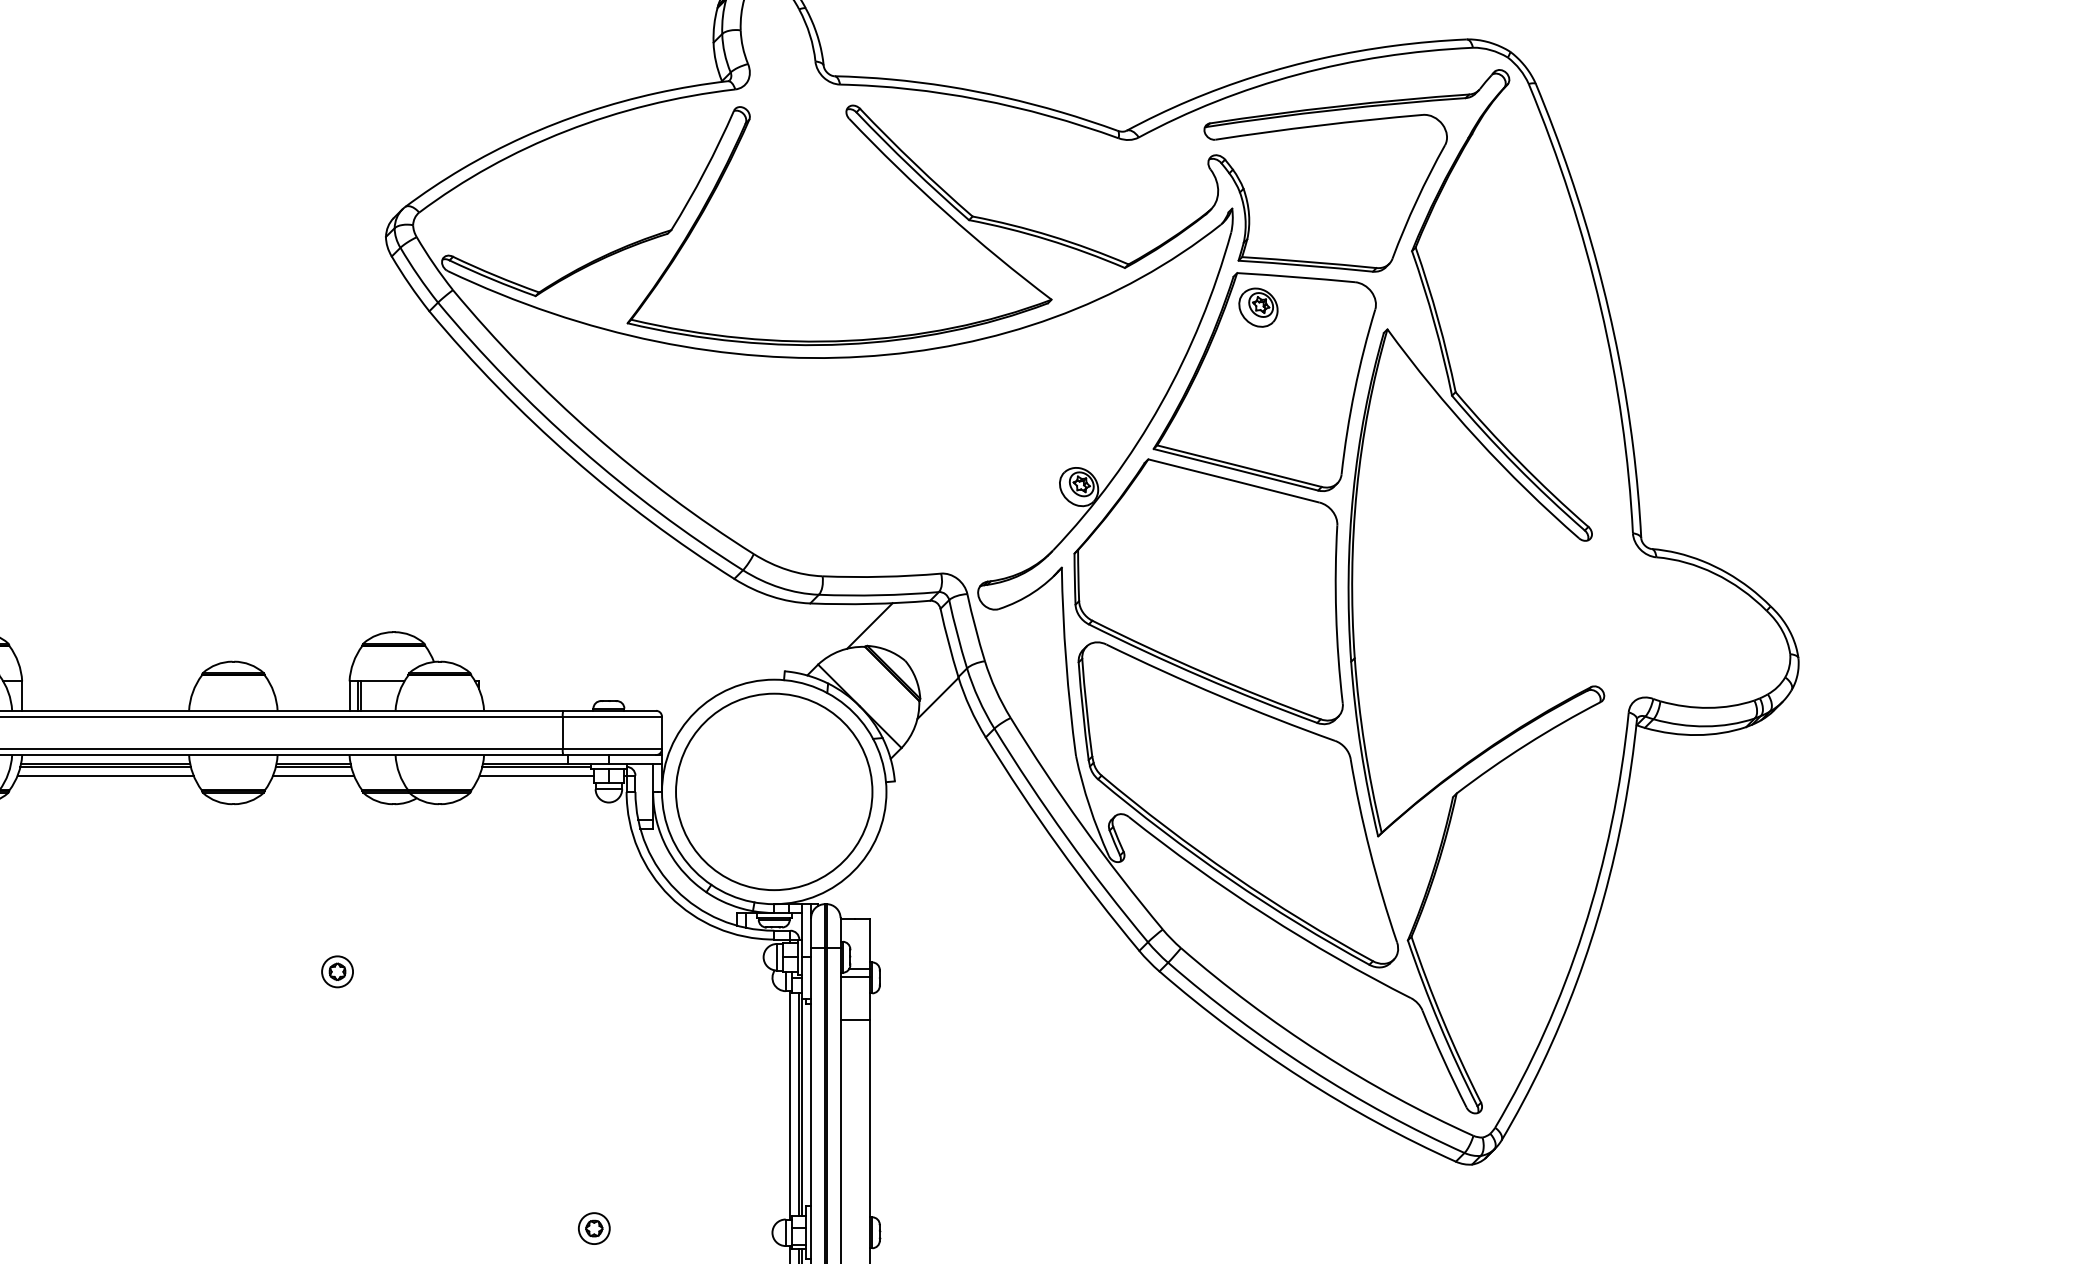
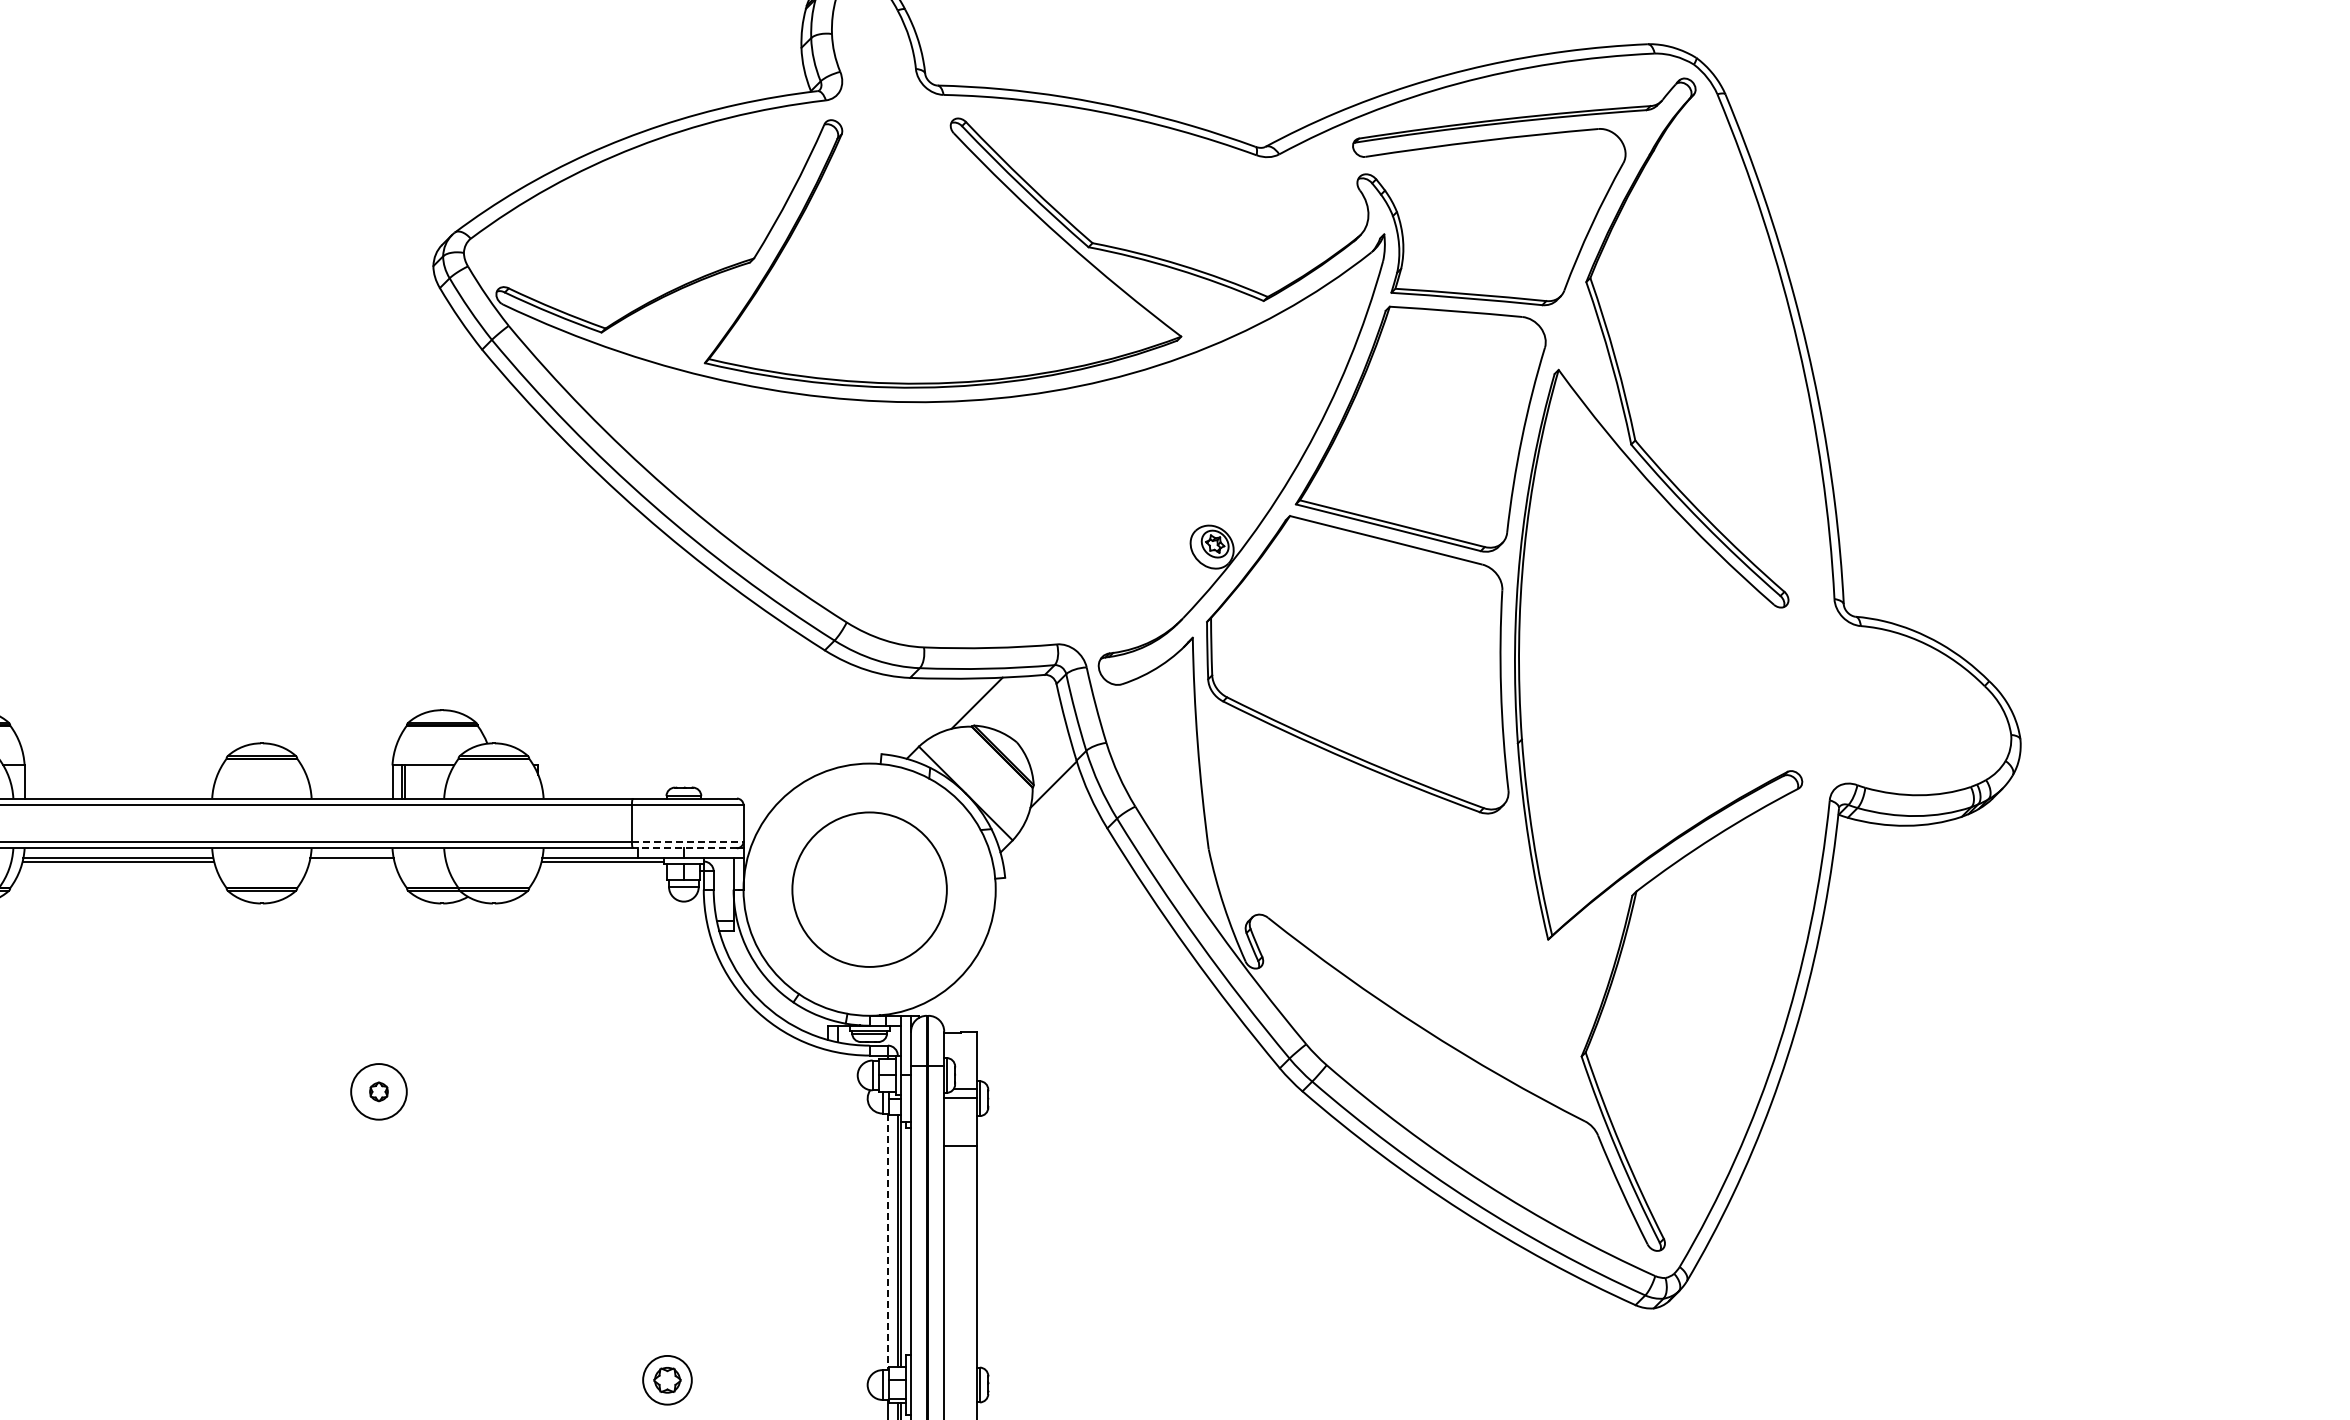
part: (1258, 307) -> (1413, 345), removed
line: (612, 749) -> (687, 841), solid -> dashed
line: (609, 755) -> (684, 848), solid -> dashed
line: (313, 766) -> (351, 861), removed
line: (105, 775) -> (118, 871), removed
line: (313, 775) -> (351, 871), removed
line: (536, 775) -> (602, 871), removed
circle: (774, 791) -> (869, 889), size x0.7
part: (1237, 804) -> (1390, 903), removed
circle: (337, 971) -> (378, 1091), size x1.6
line: (790, 1105) -> (887, 1242), solid -> dashed
part: (594, 1228) -> (667, 1380), size x1.4

